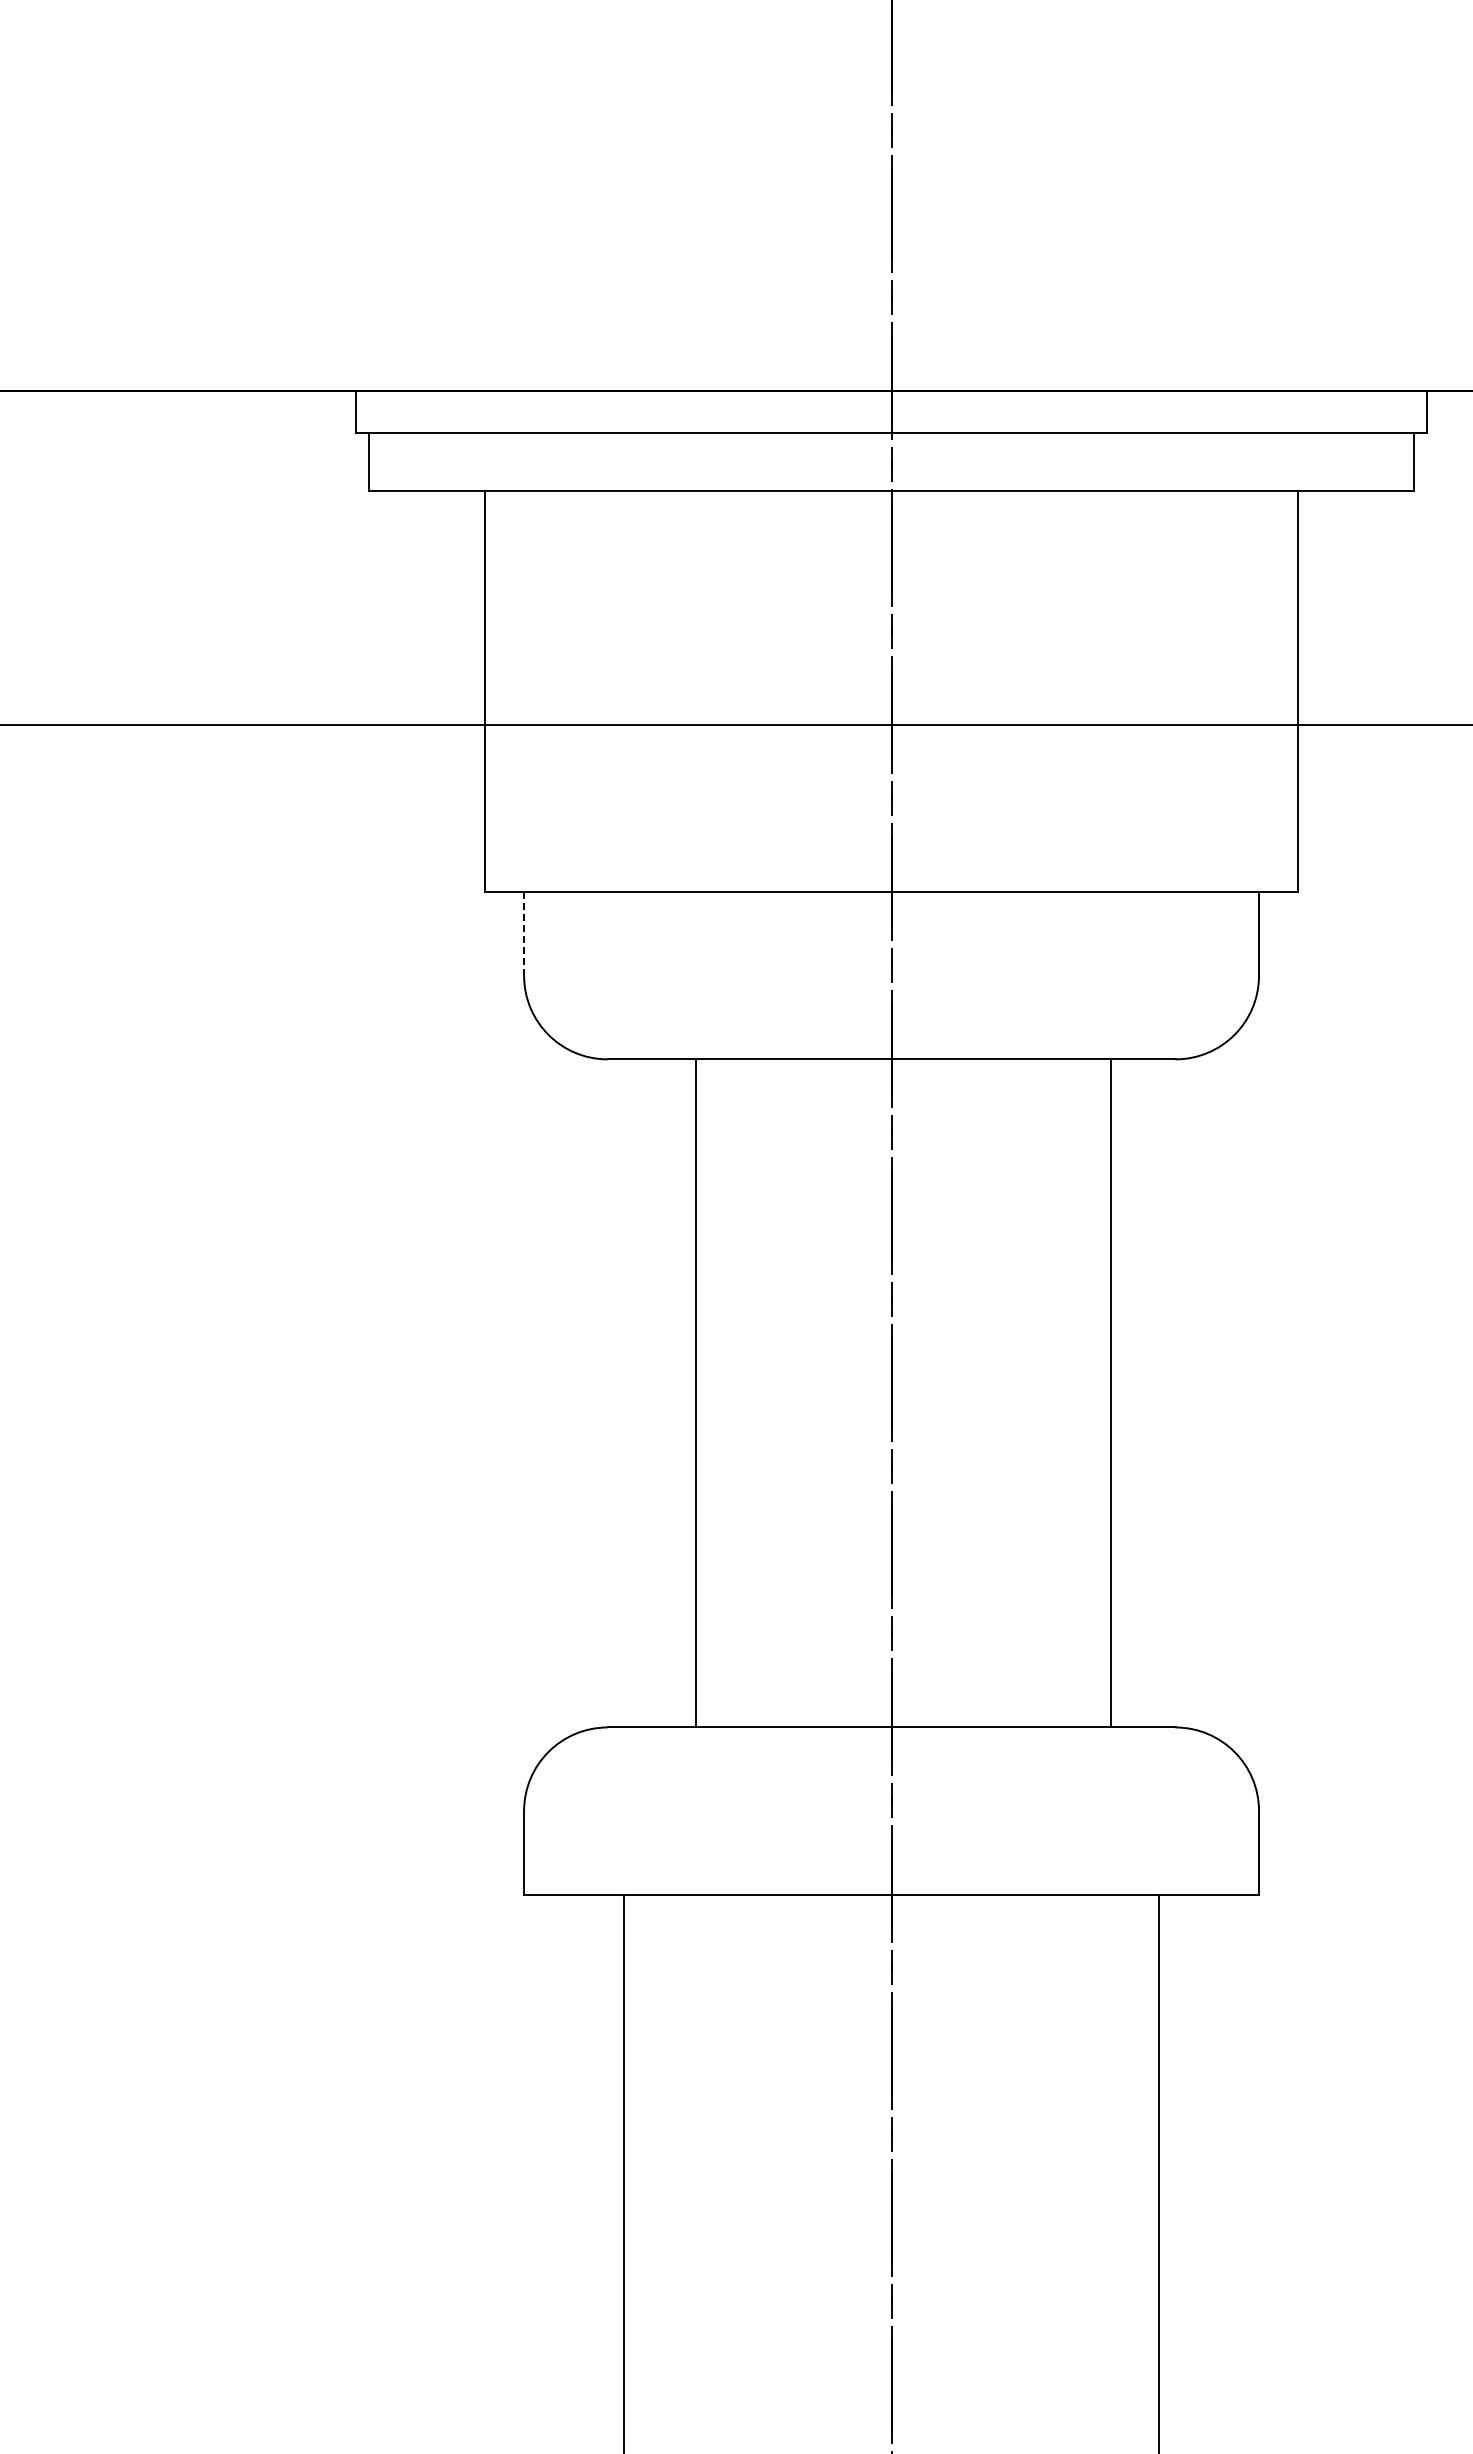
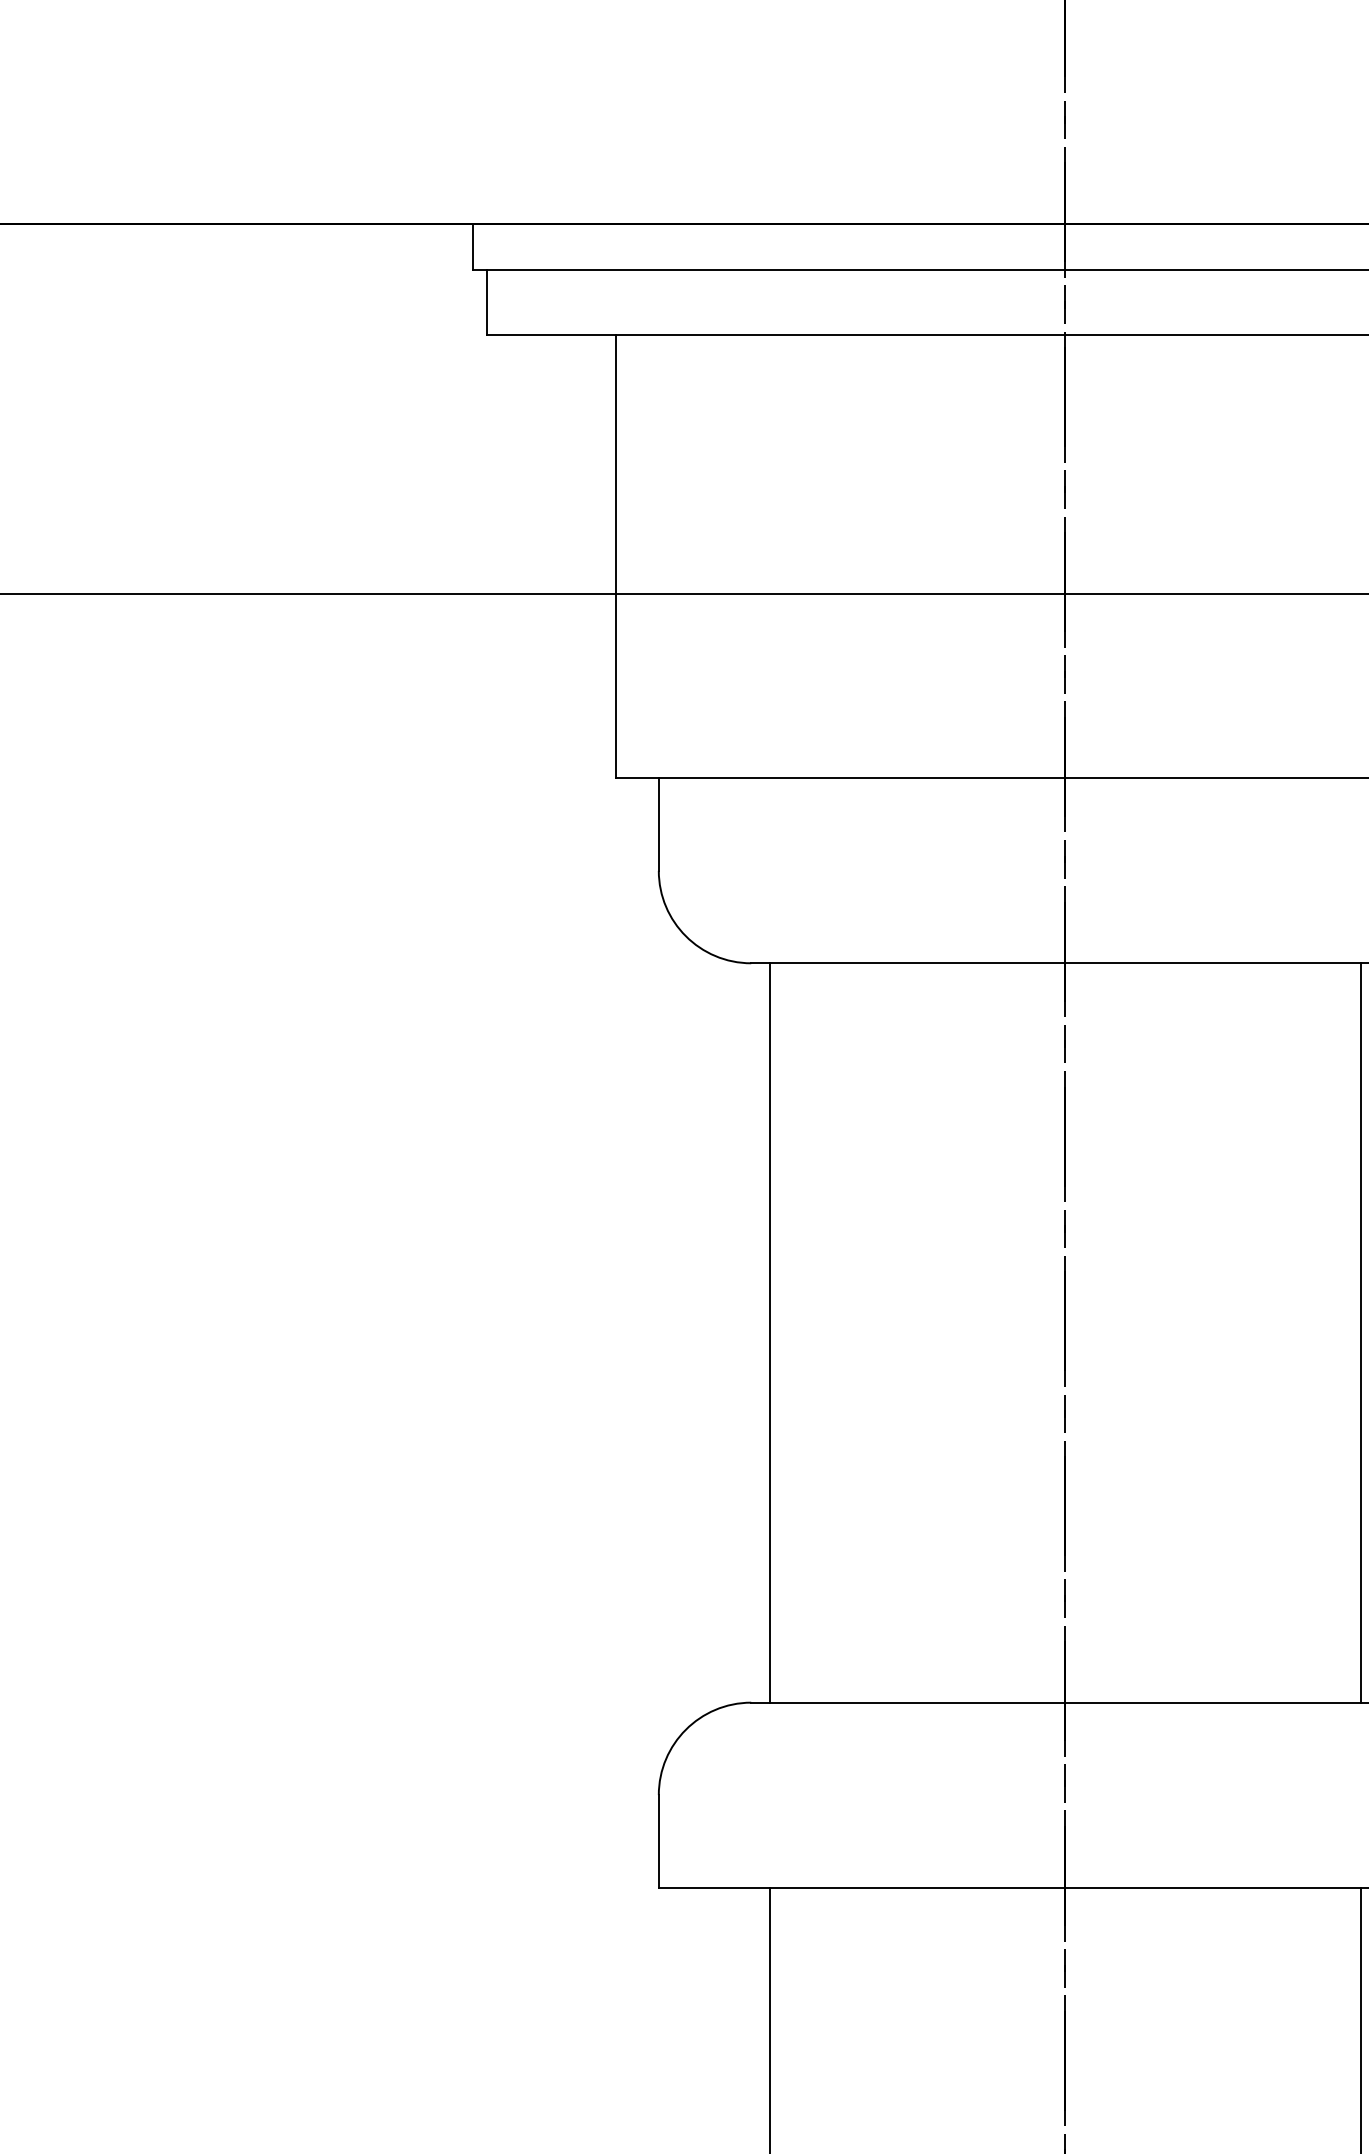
line: (524, 934) -> (659, 825), dashed -> solid
line: (696, 1393) -> (769, 1333), moved
line: (1110, 1393) -> (1360, 1333), moved

